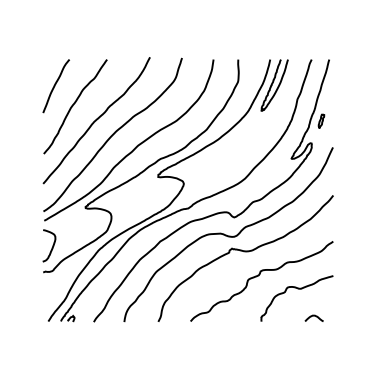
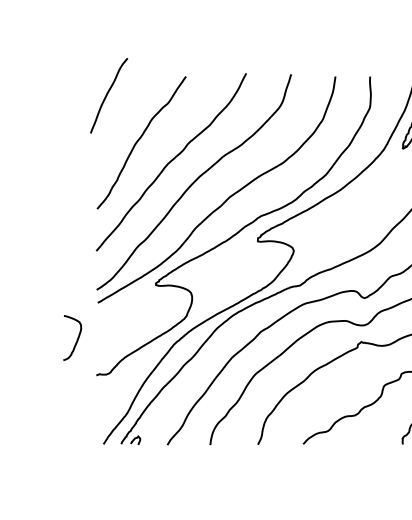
curve: (55, 86) -> (107, 96), moved
curve: (51, 247) -> (75, 340), moved

